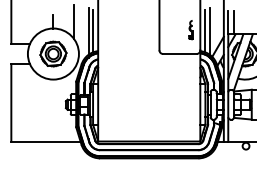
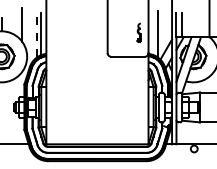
line: (88, 30) -> (36, 33), solid -> dashed
line: (205, 31) -> (153, 34), removed

